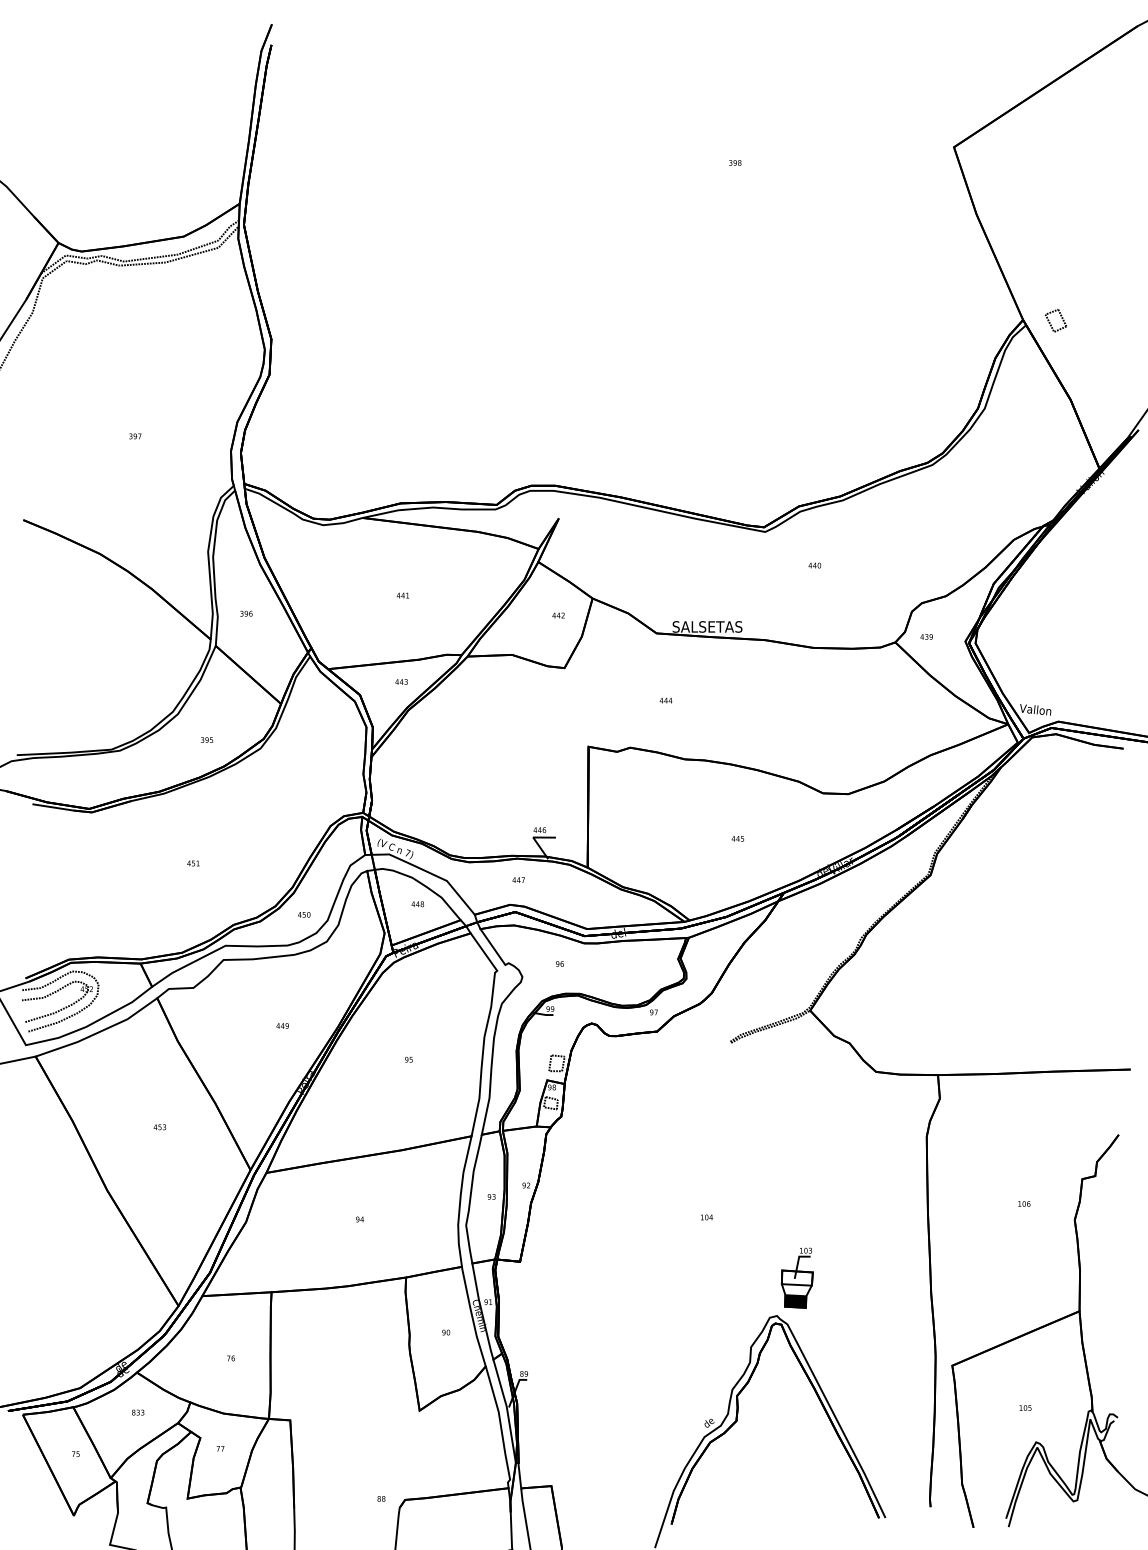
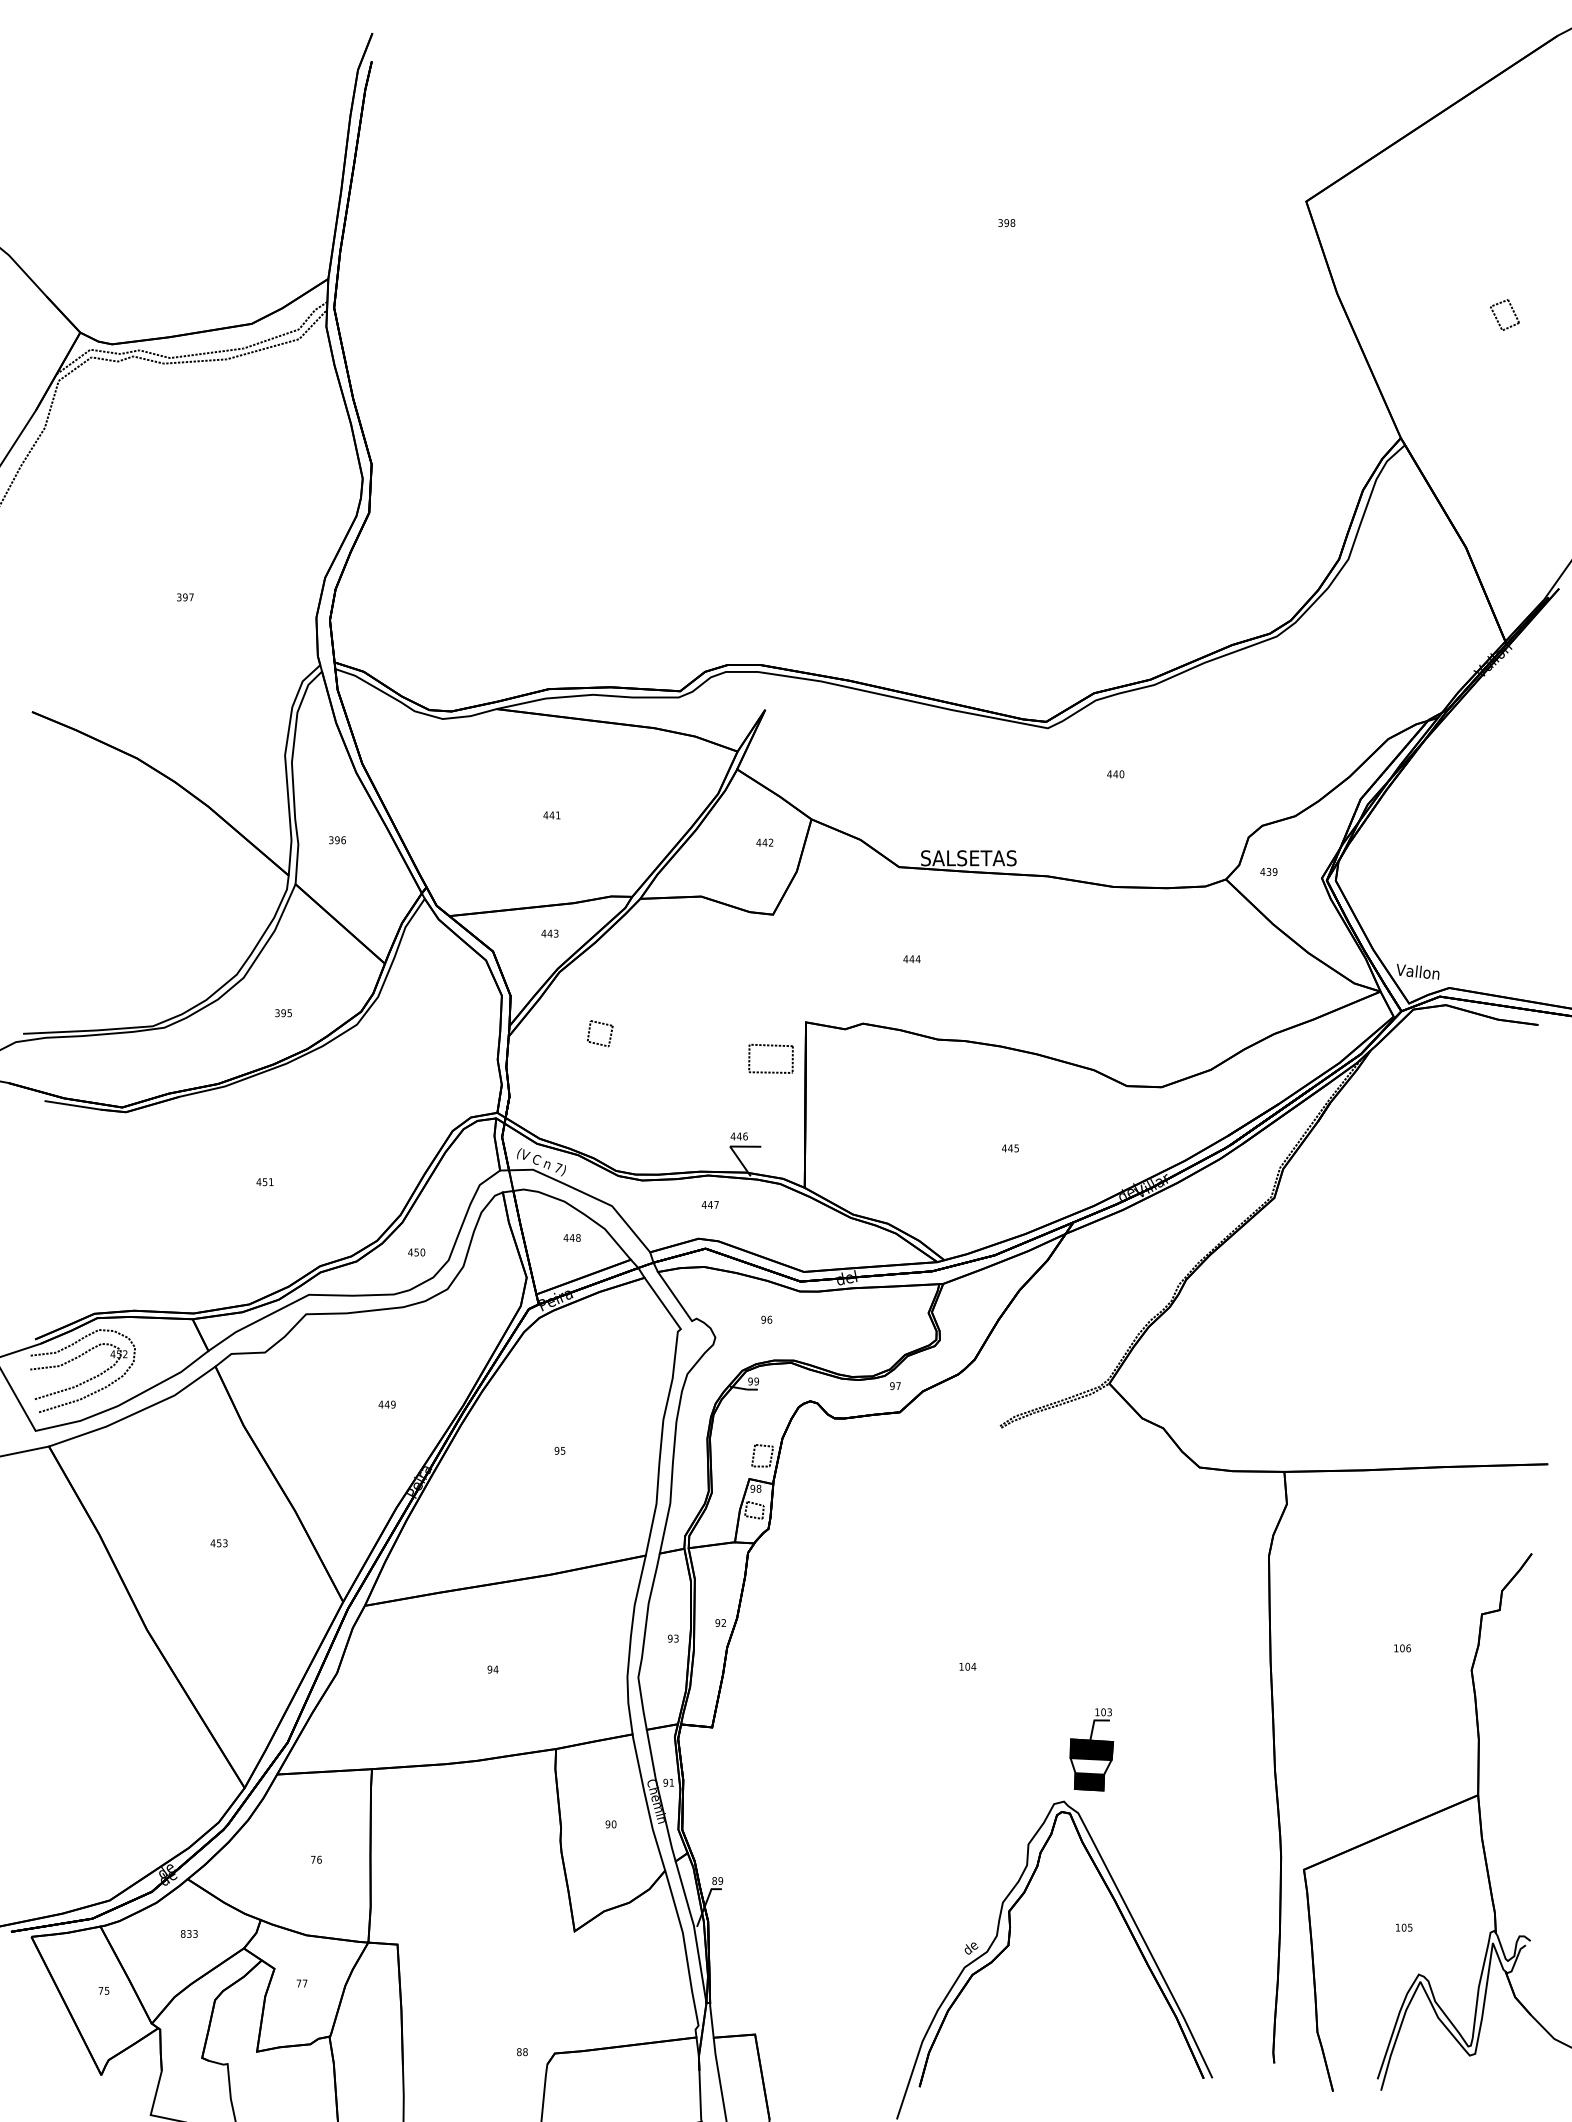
part: (1050, 323) -> (1497, 318), moved
part: (439, 748) -> (602, 1024), added
part: (561, 764) -> (769, 1046), added
fill: (797, 1277) -> (1091, 1749), added

